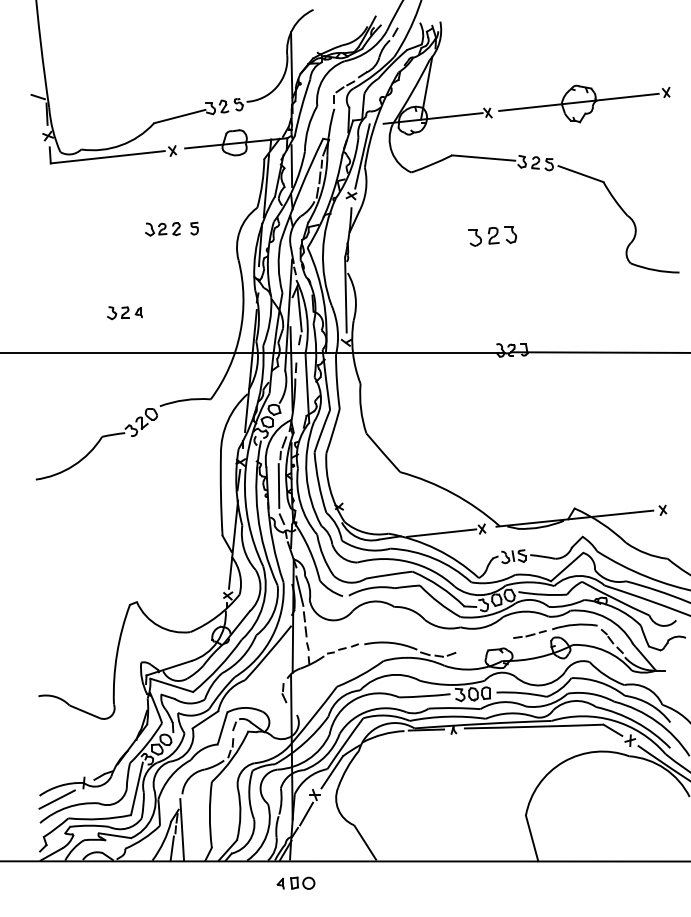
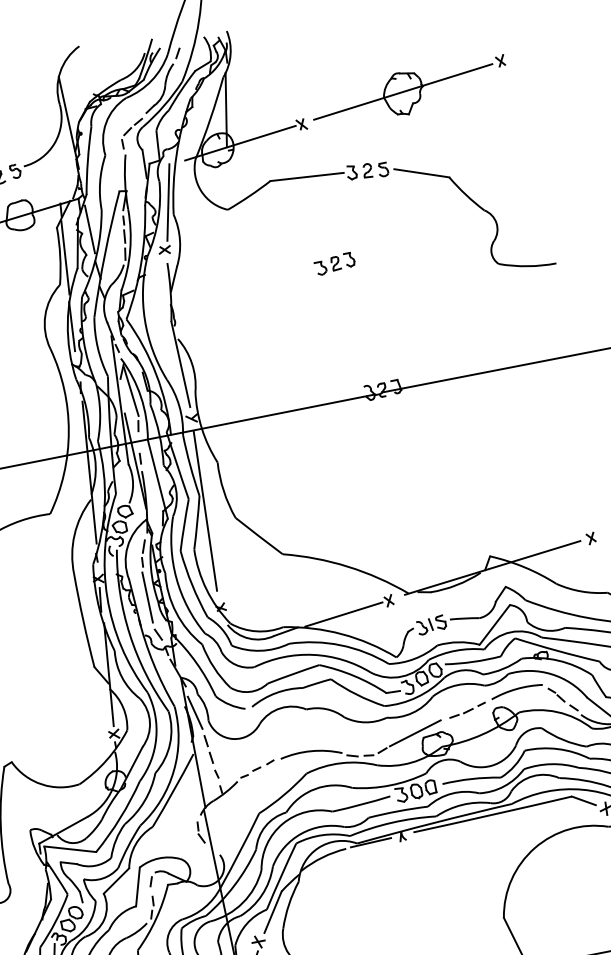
part: (492, 235) -> (334, 263), size x0.71
line: (341, 422) -> (204, 510), added
line: (481, 644) -> (414, 732), added

